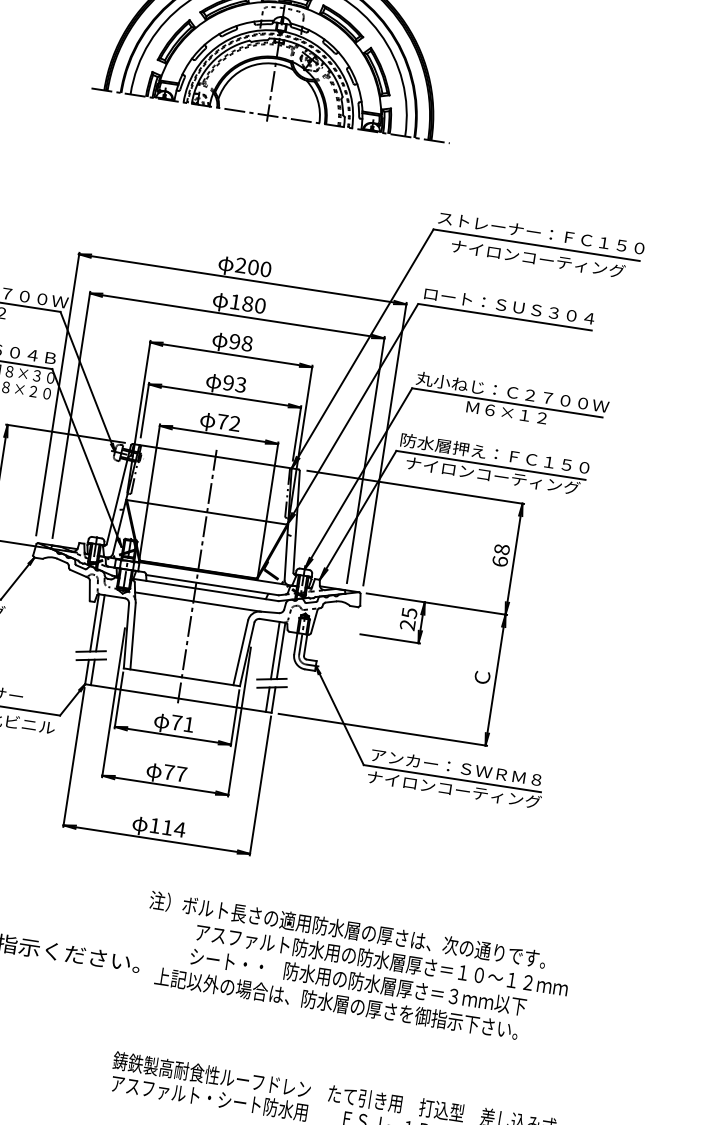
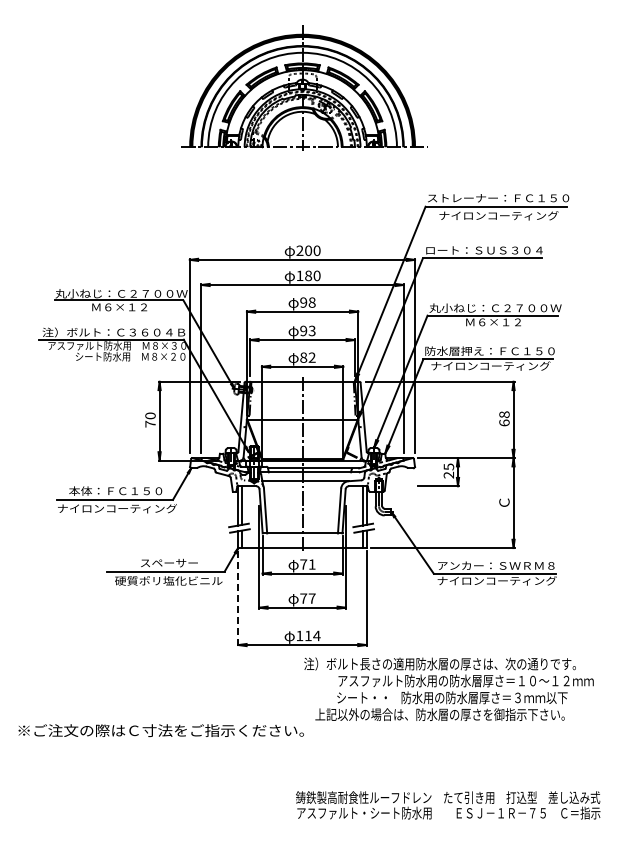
text: (222, 421) -> (303, 357), 72 -> 82
line: (74, 757) -> (238, 598), solid -> dashed
text: (354, 967) -> (448, 688), moved

